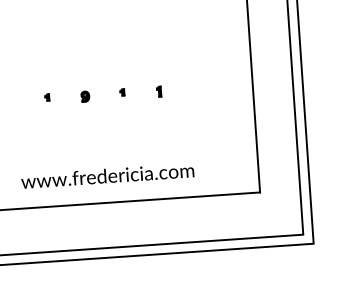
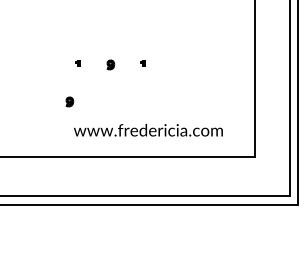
part: (159, 91) -> (174, 64), removed
part: (40, 142) -> (69, 101), added
text: (107, 176) -> (148, 130), moved

